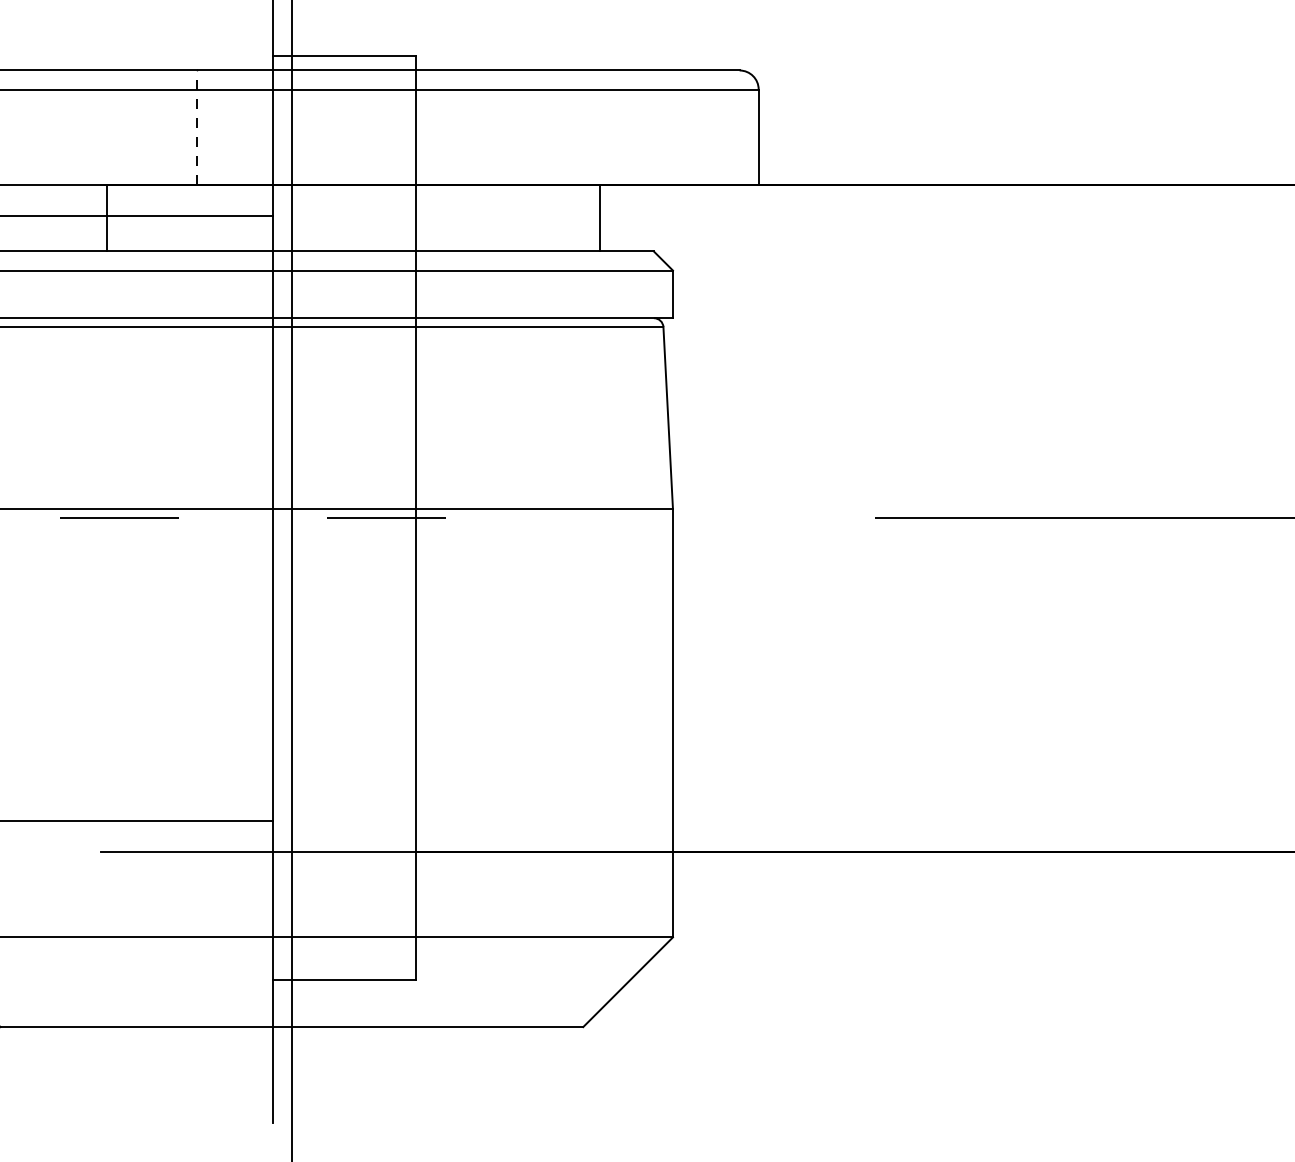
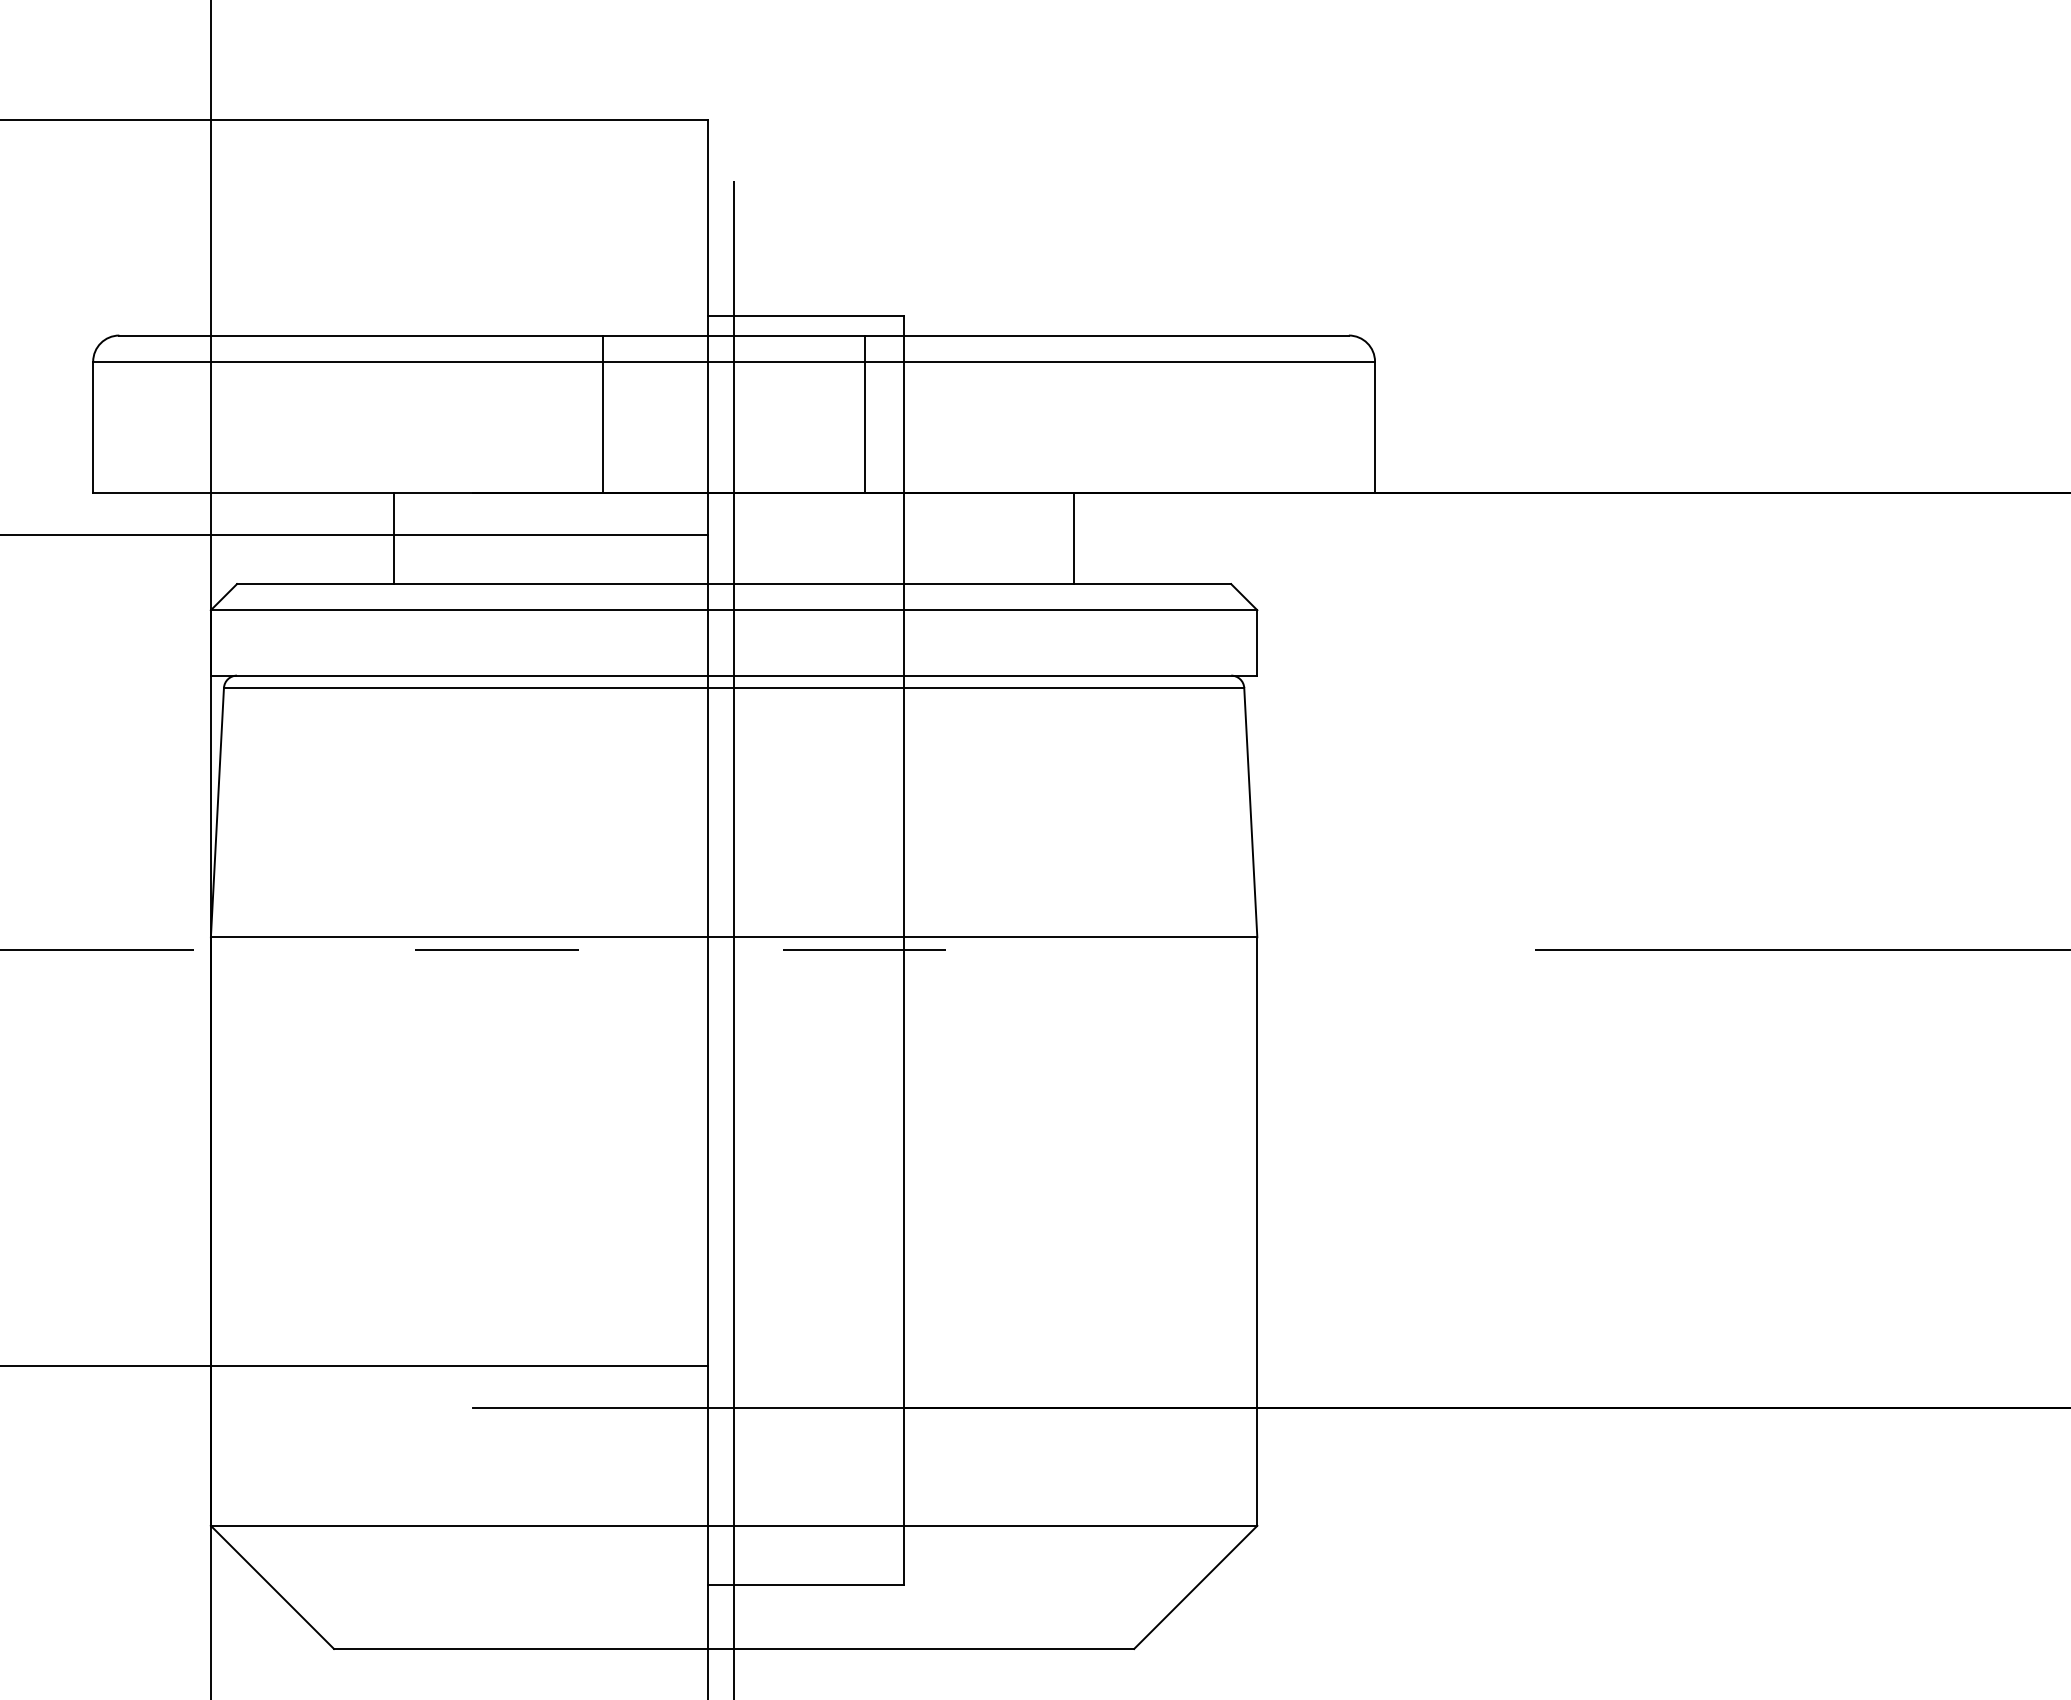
line: (196, 127) -> (603, 413), dashed -> solid
line: (386, 127) -> (864, 413), added
line: (107, 218) -> (394, 538), moved
line: (600, 218) -> (1074, 538), moved

